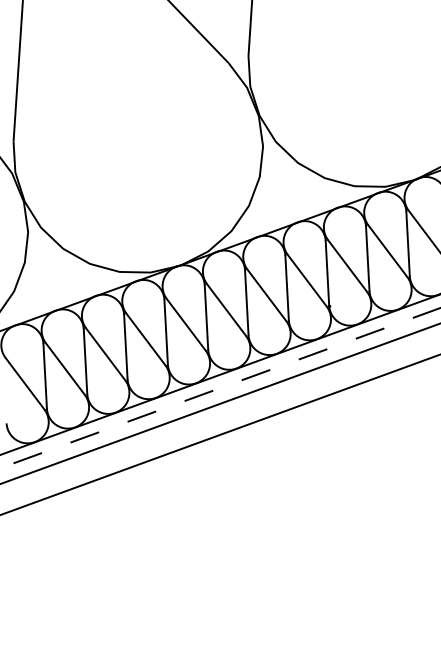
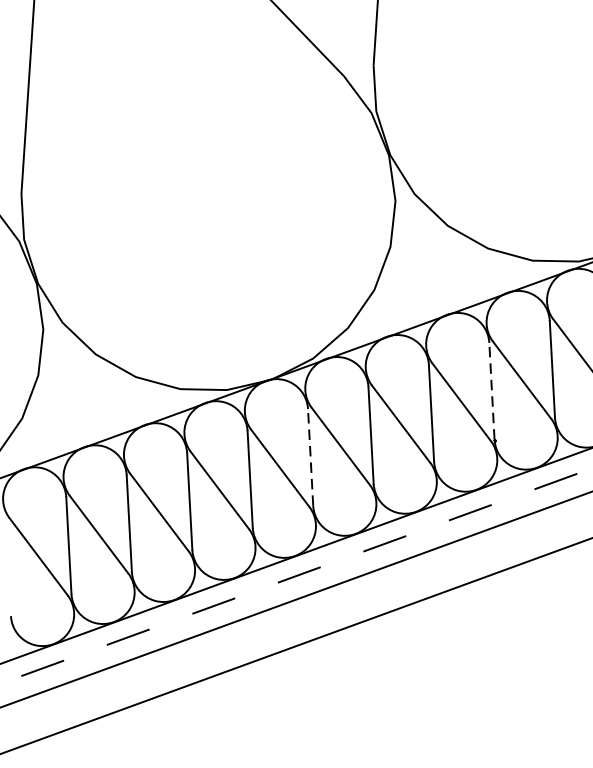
line: (327, 272) -> (492, 389), solid -> dashed
line: (206, 317) -> (310, 457), solid -> dashed

